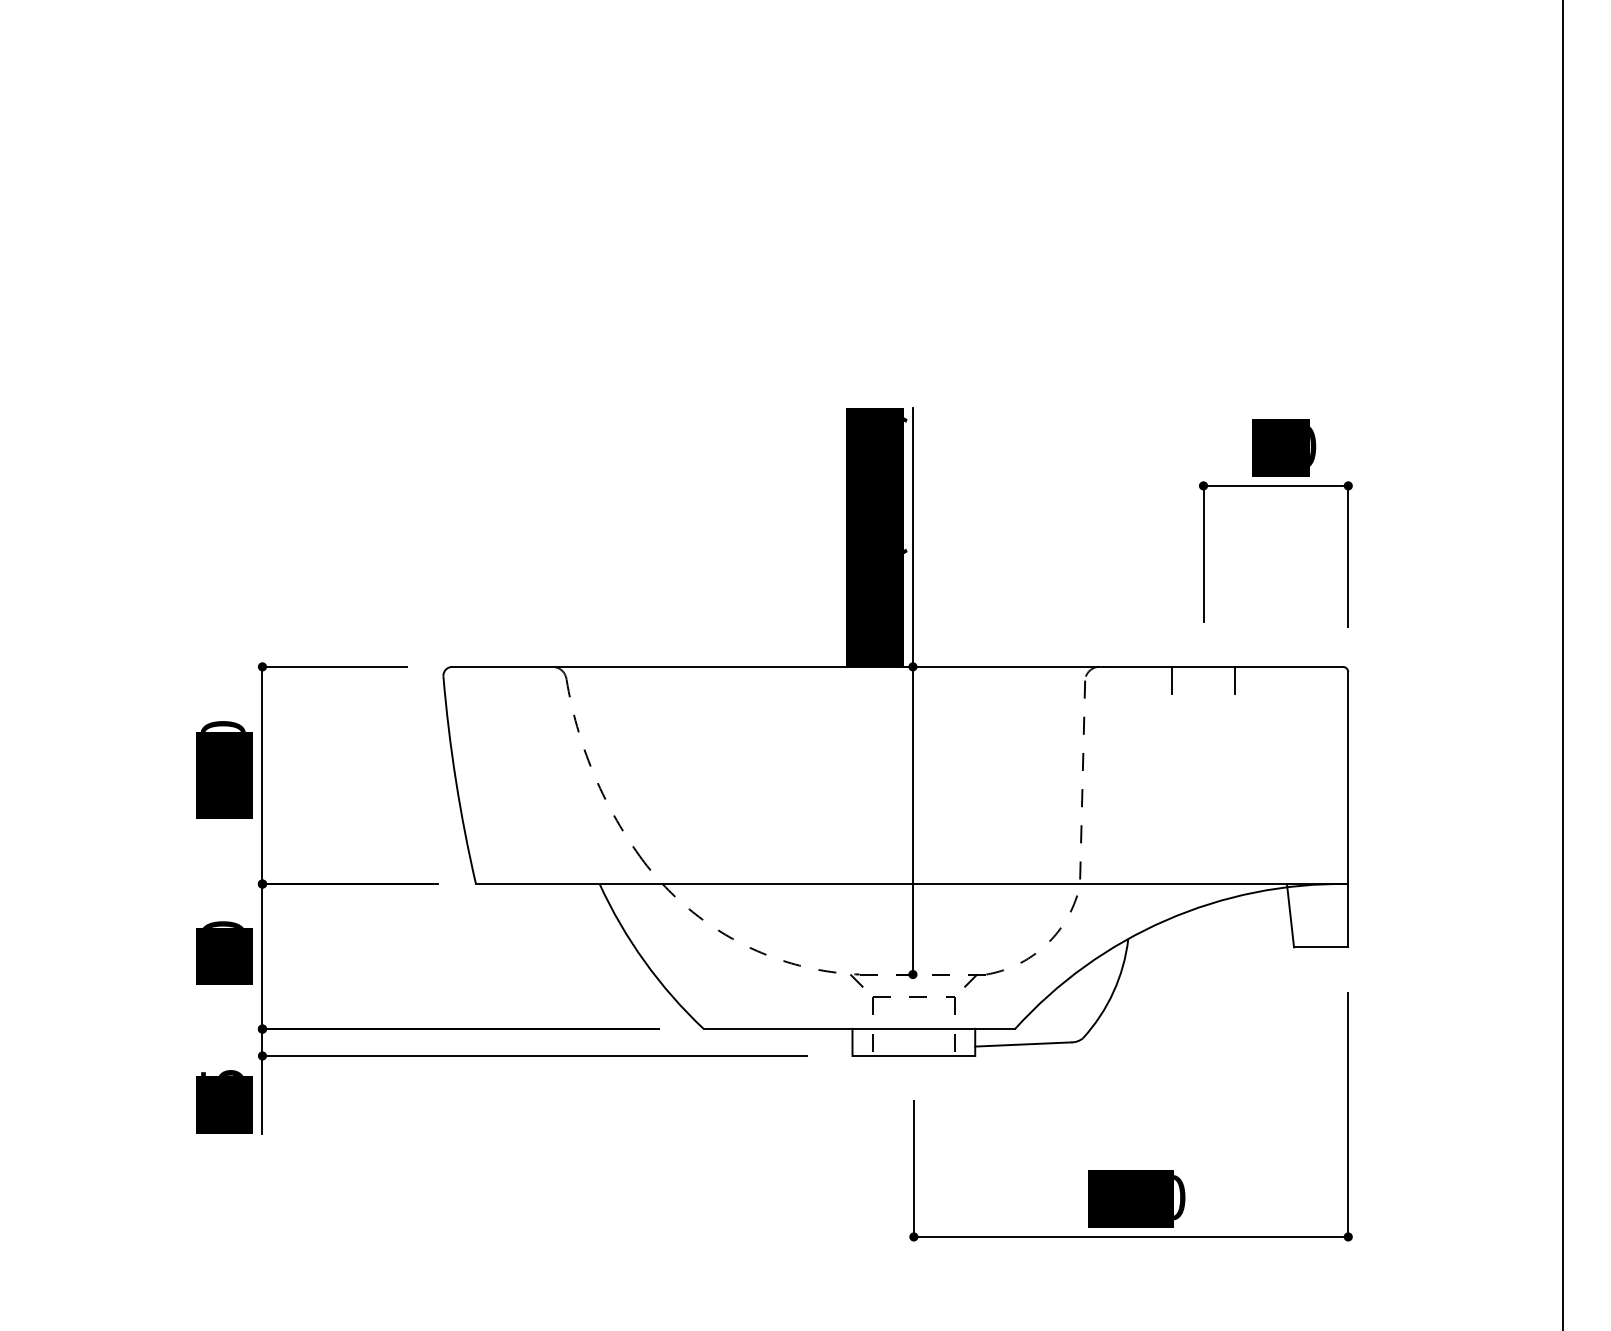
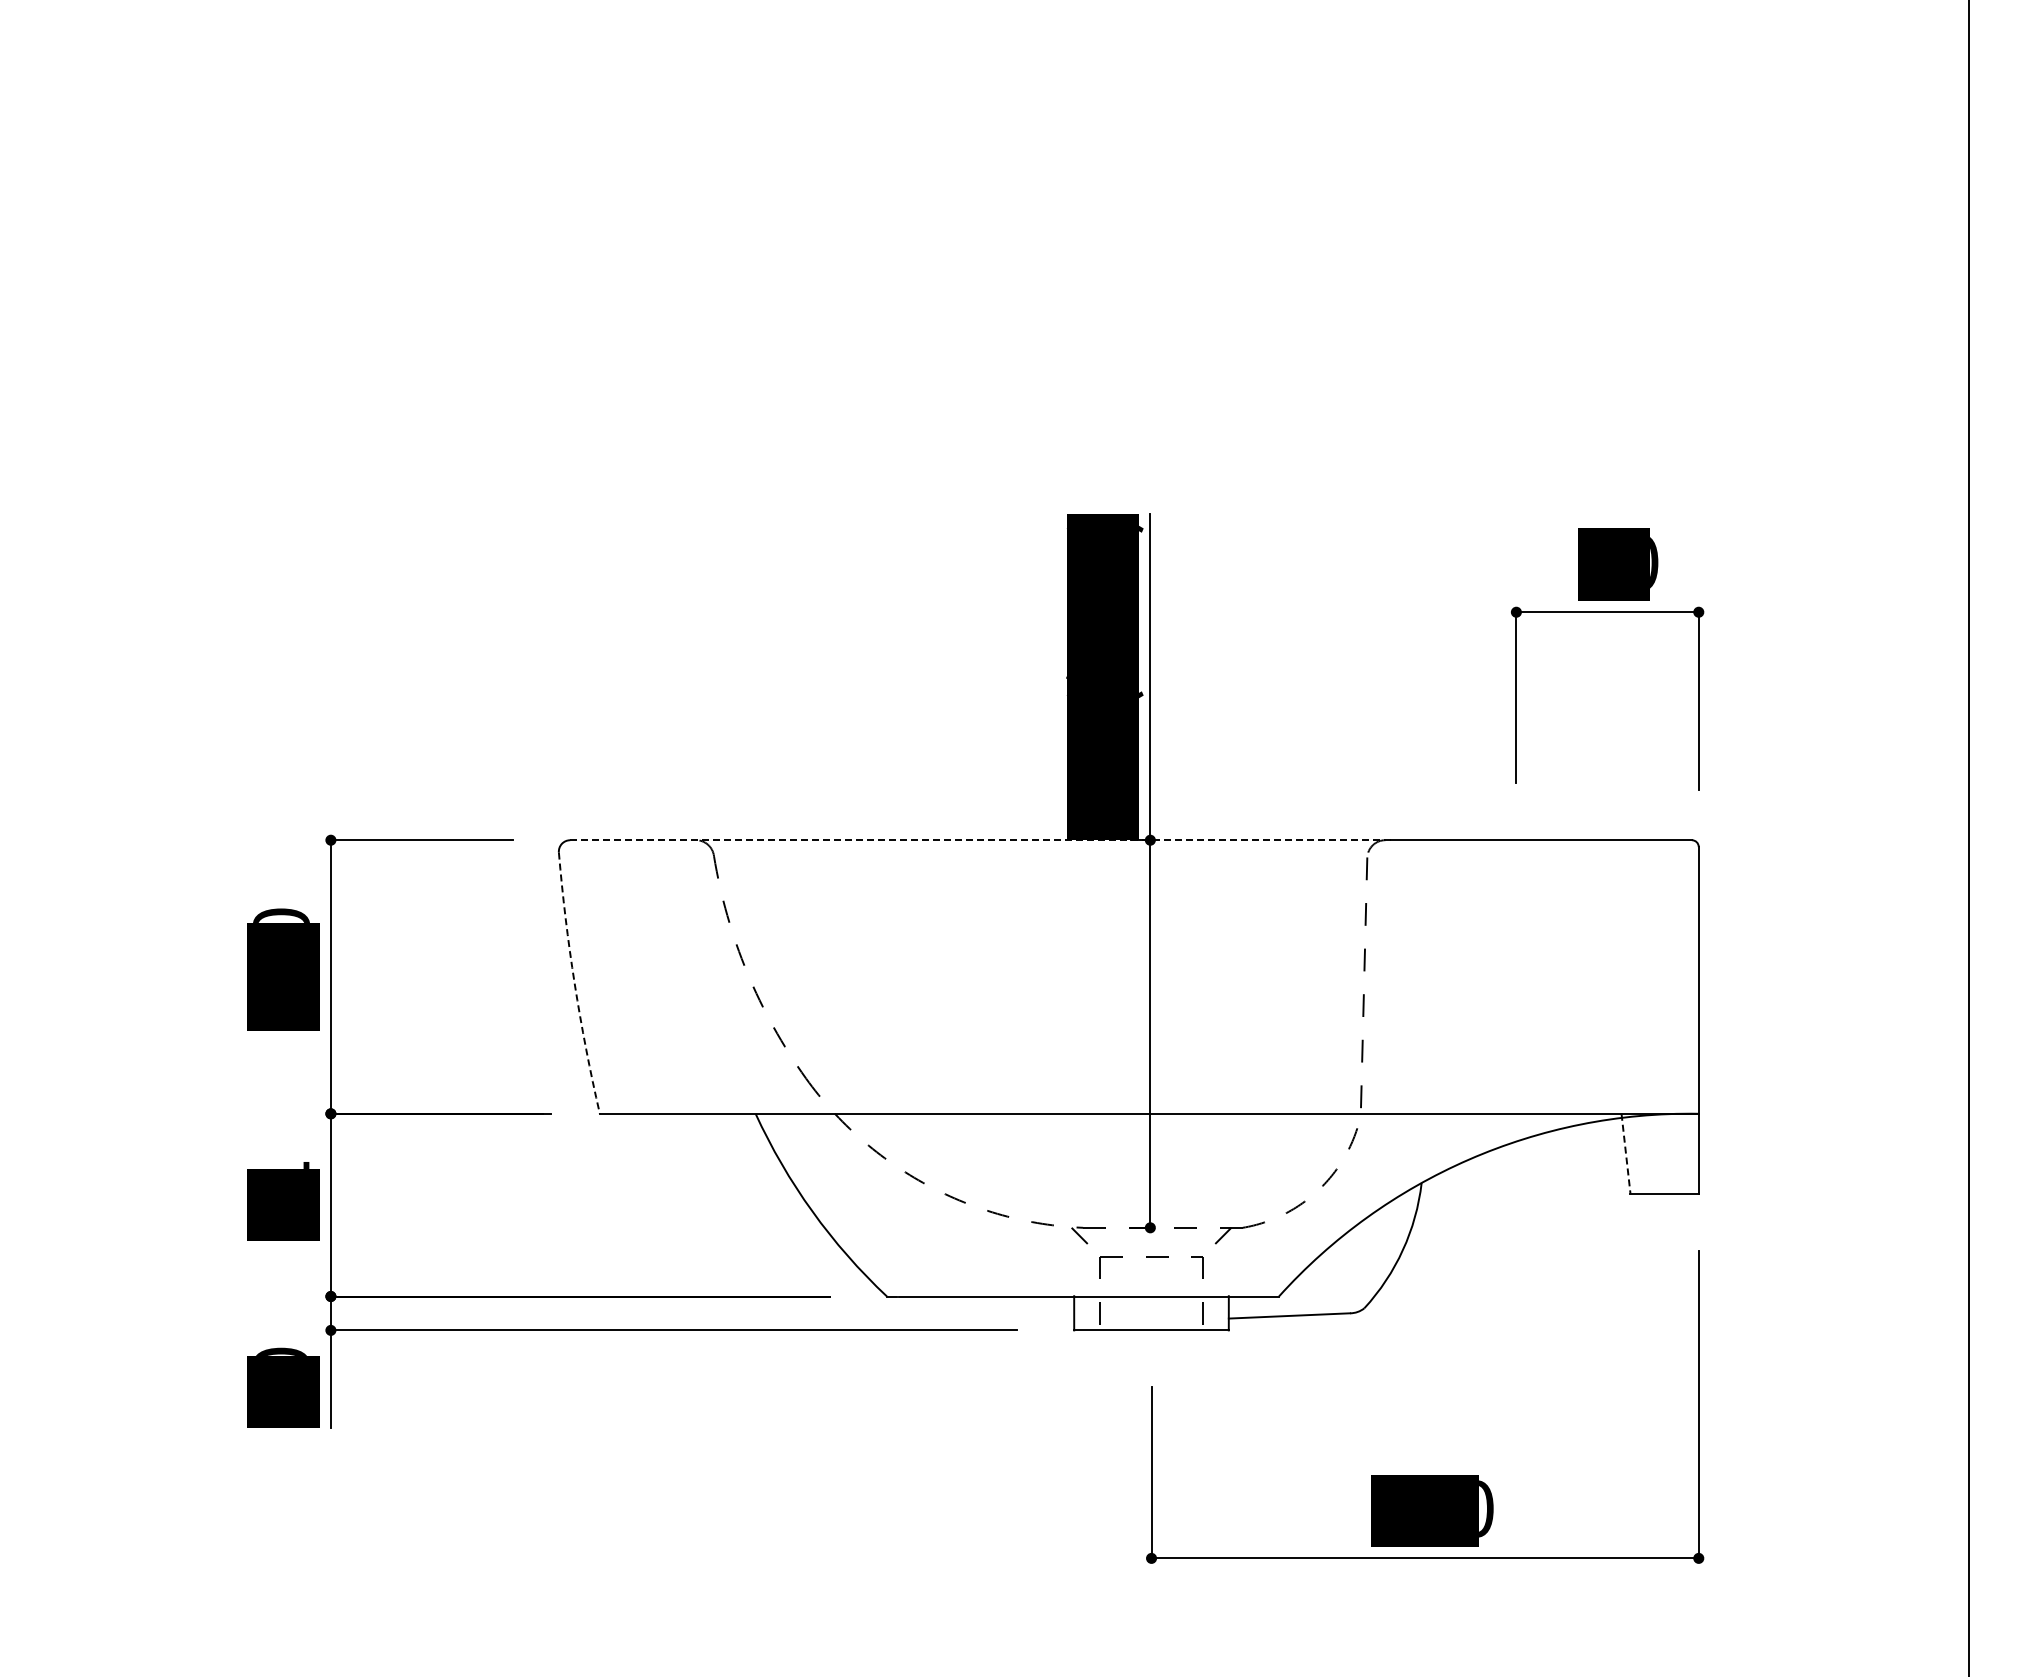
line: (777, 667) -> (979, 840), solid -> dashed
line: (1171, 680) -> (1476, 857), removed
line: (1235, 680) -> (1556, 857), removed
arc: (455, 780) -> (574, 983), solid -> dashed
line: (1290, 916) -> (1626, 1154), solid -> dashed
text: (224, 924) -> (282, 1164), 80 -> 61
text: (221, 1072) -> (279, 1351), 15 -> 10

